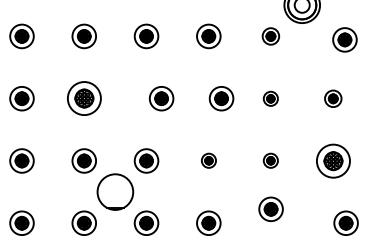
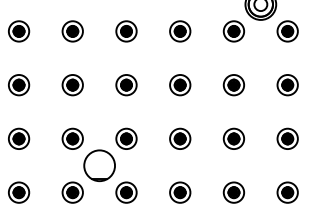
part: (270, 36) -> (233, 31), size x1.43
part: (344, 39) -> (287, 31), moved
part: (83, 99) -> (72, 85), size x0.71
part: (161, 99) -> (126, 85), moved
part: (221, 99) -> (180, 85), moved
part: (270, 99) -> (233, 85), size x1.67
part: (333, 99) -> (287, 85), size x1.43
part: (209, 160) -> (180, 138), size x1.67
part: (270, 160) -> (233, 138), size x1.67
part: (333, 160) -> (287, 138), size x0.71
part: (270, 209) -> (233, 192), moved
part: (345, 223) -> (287, 192), moved

